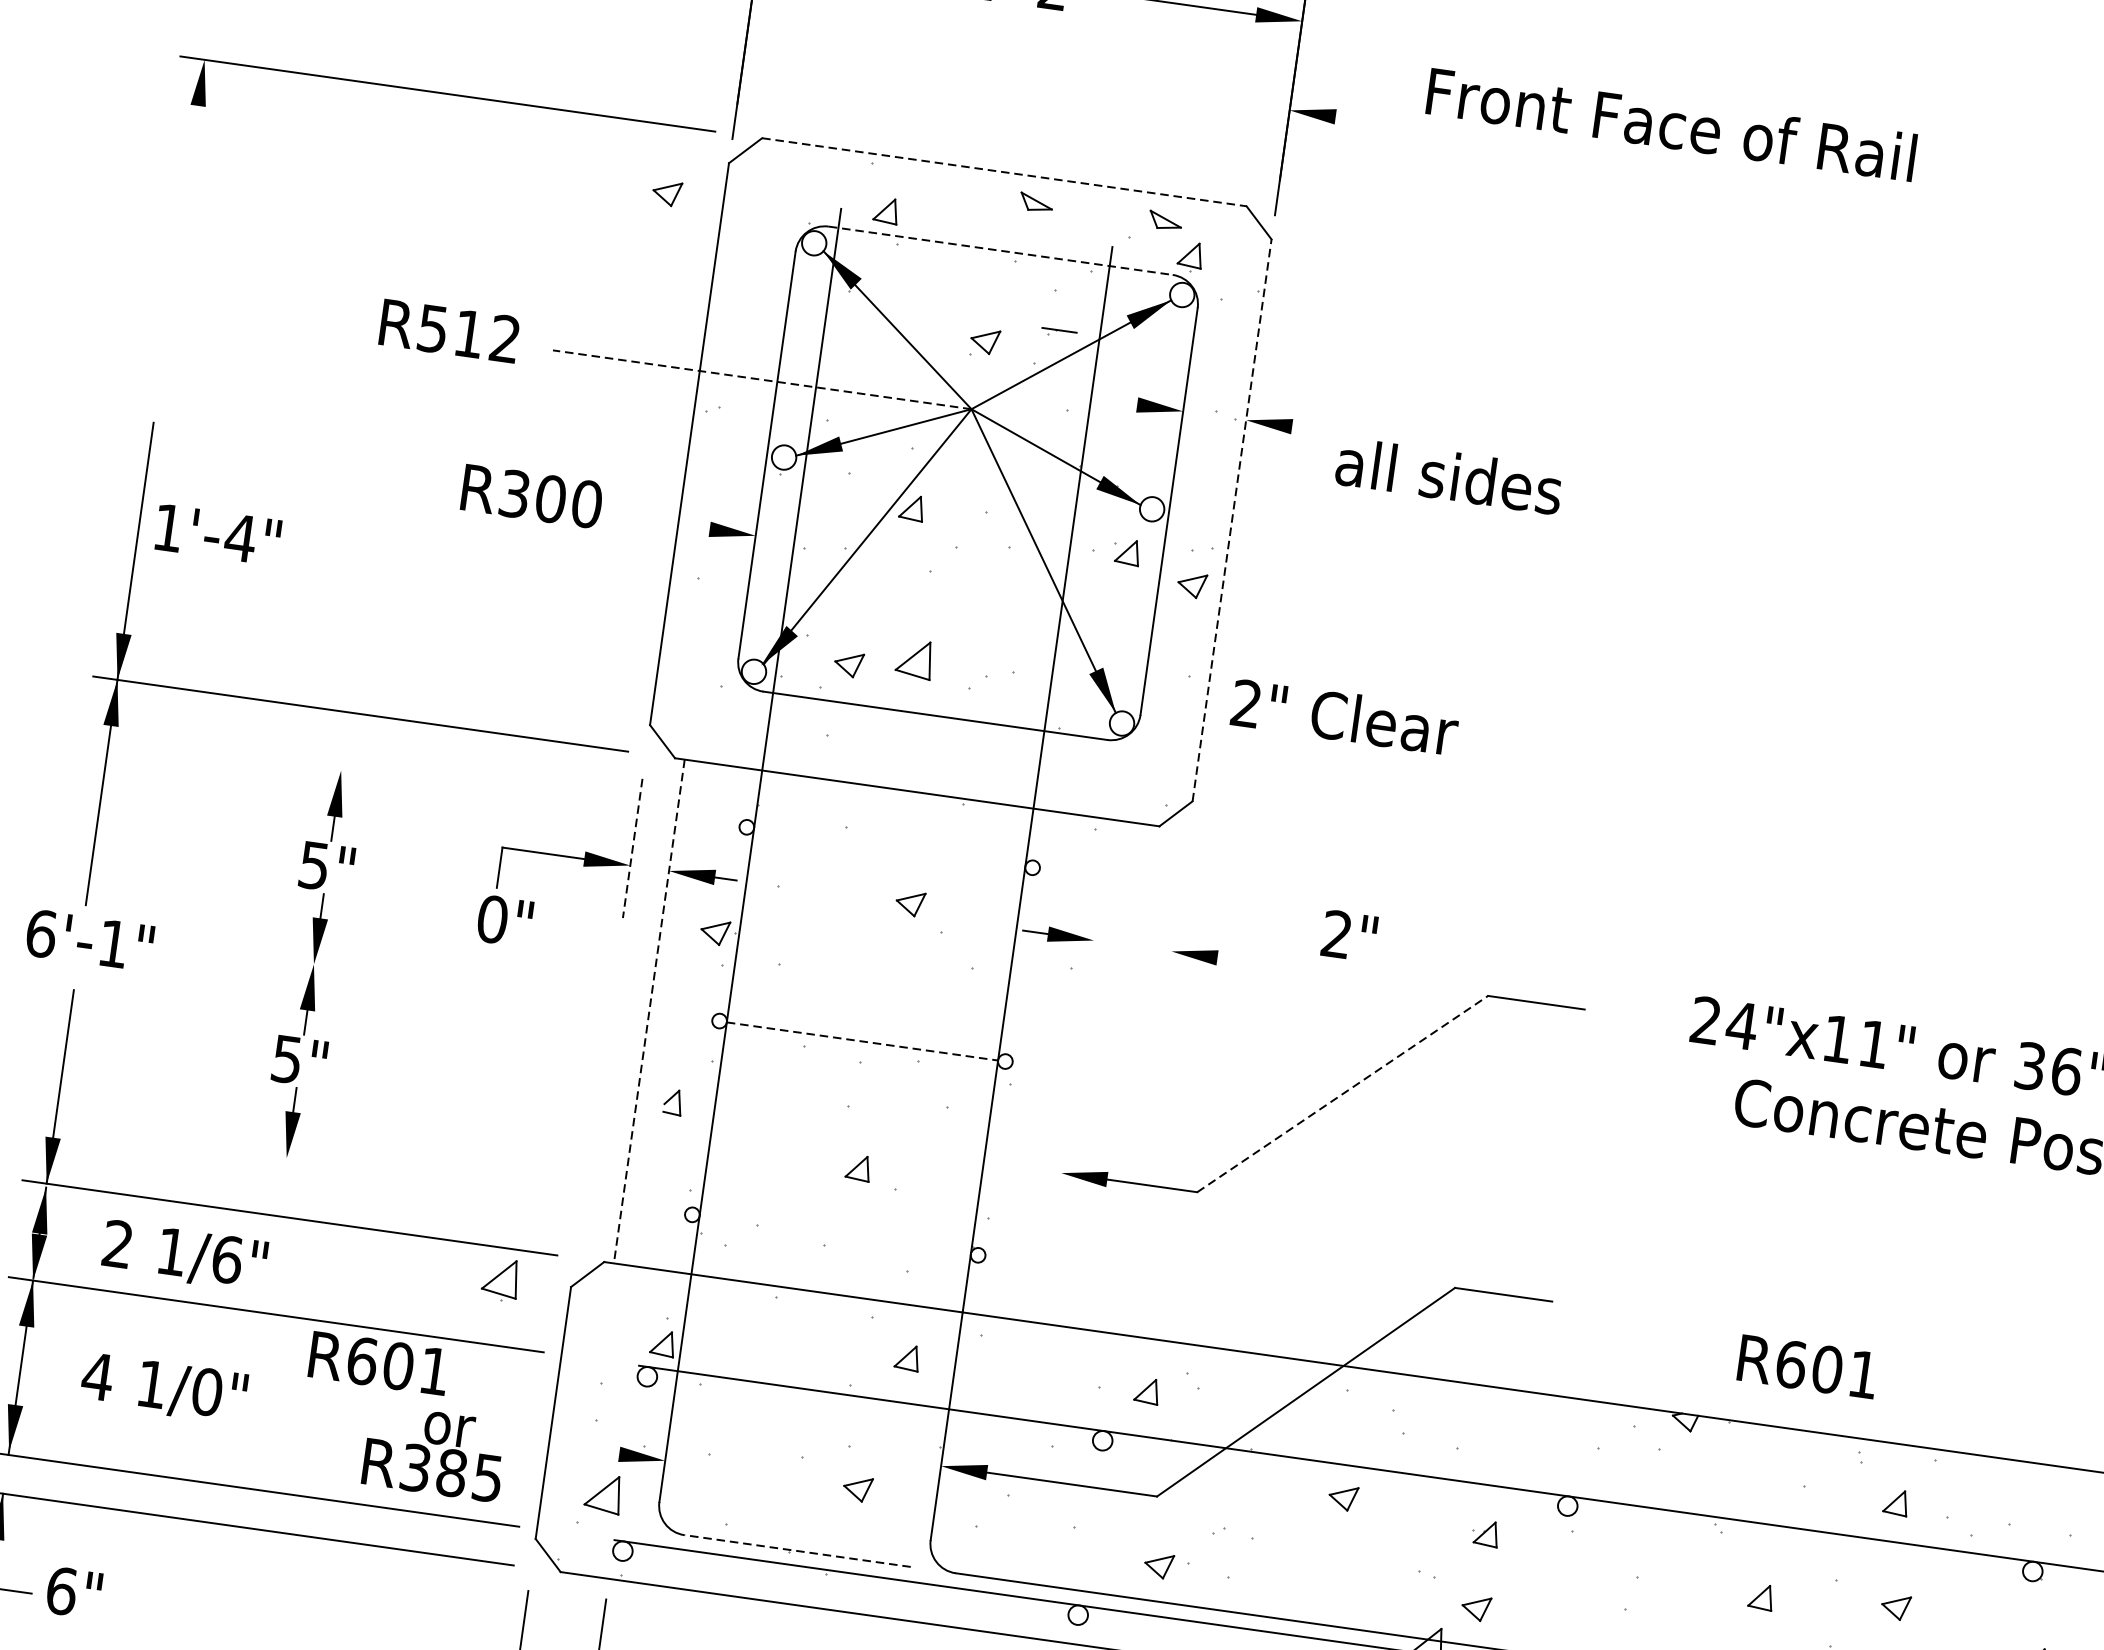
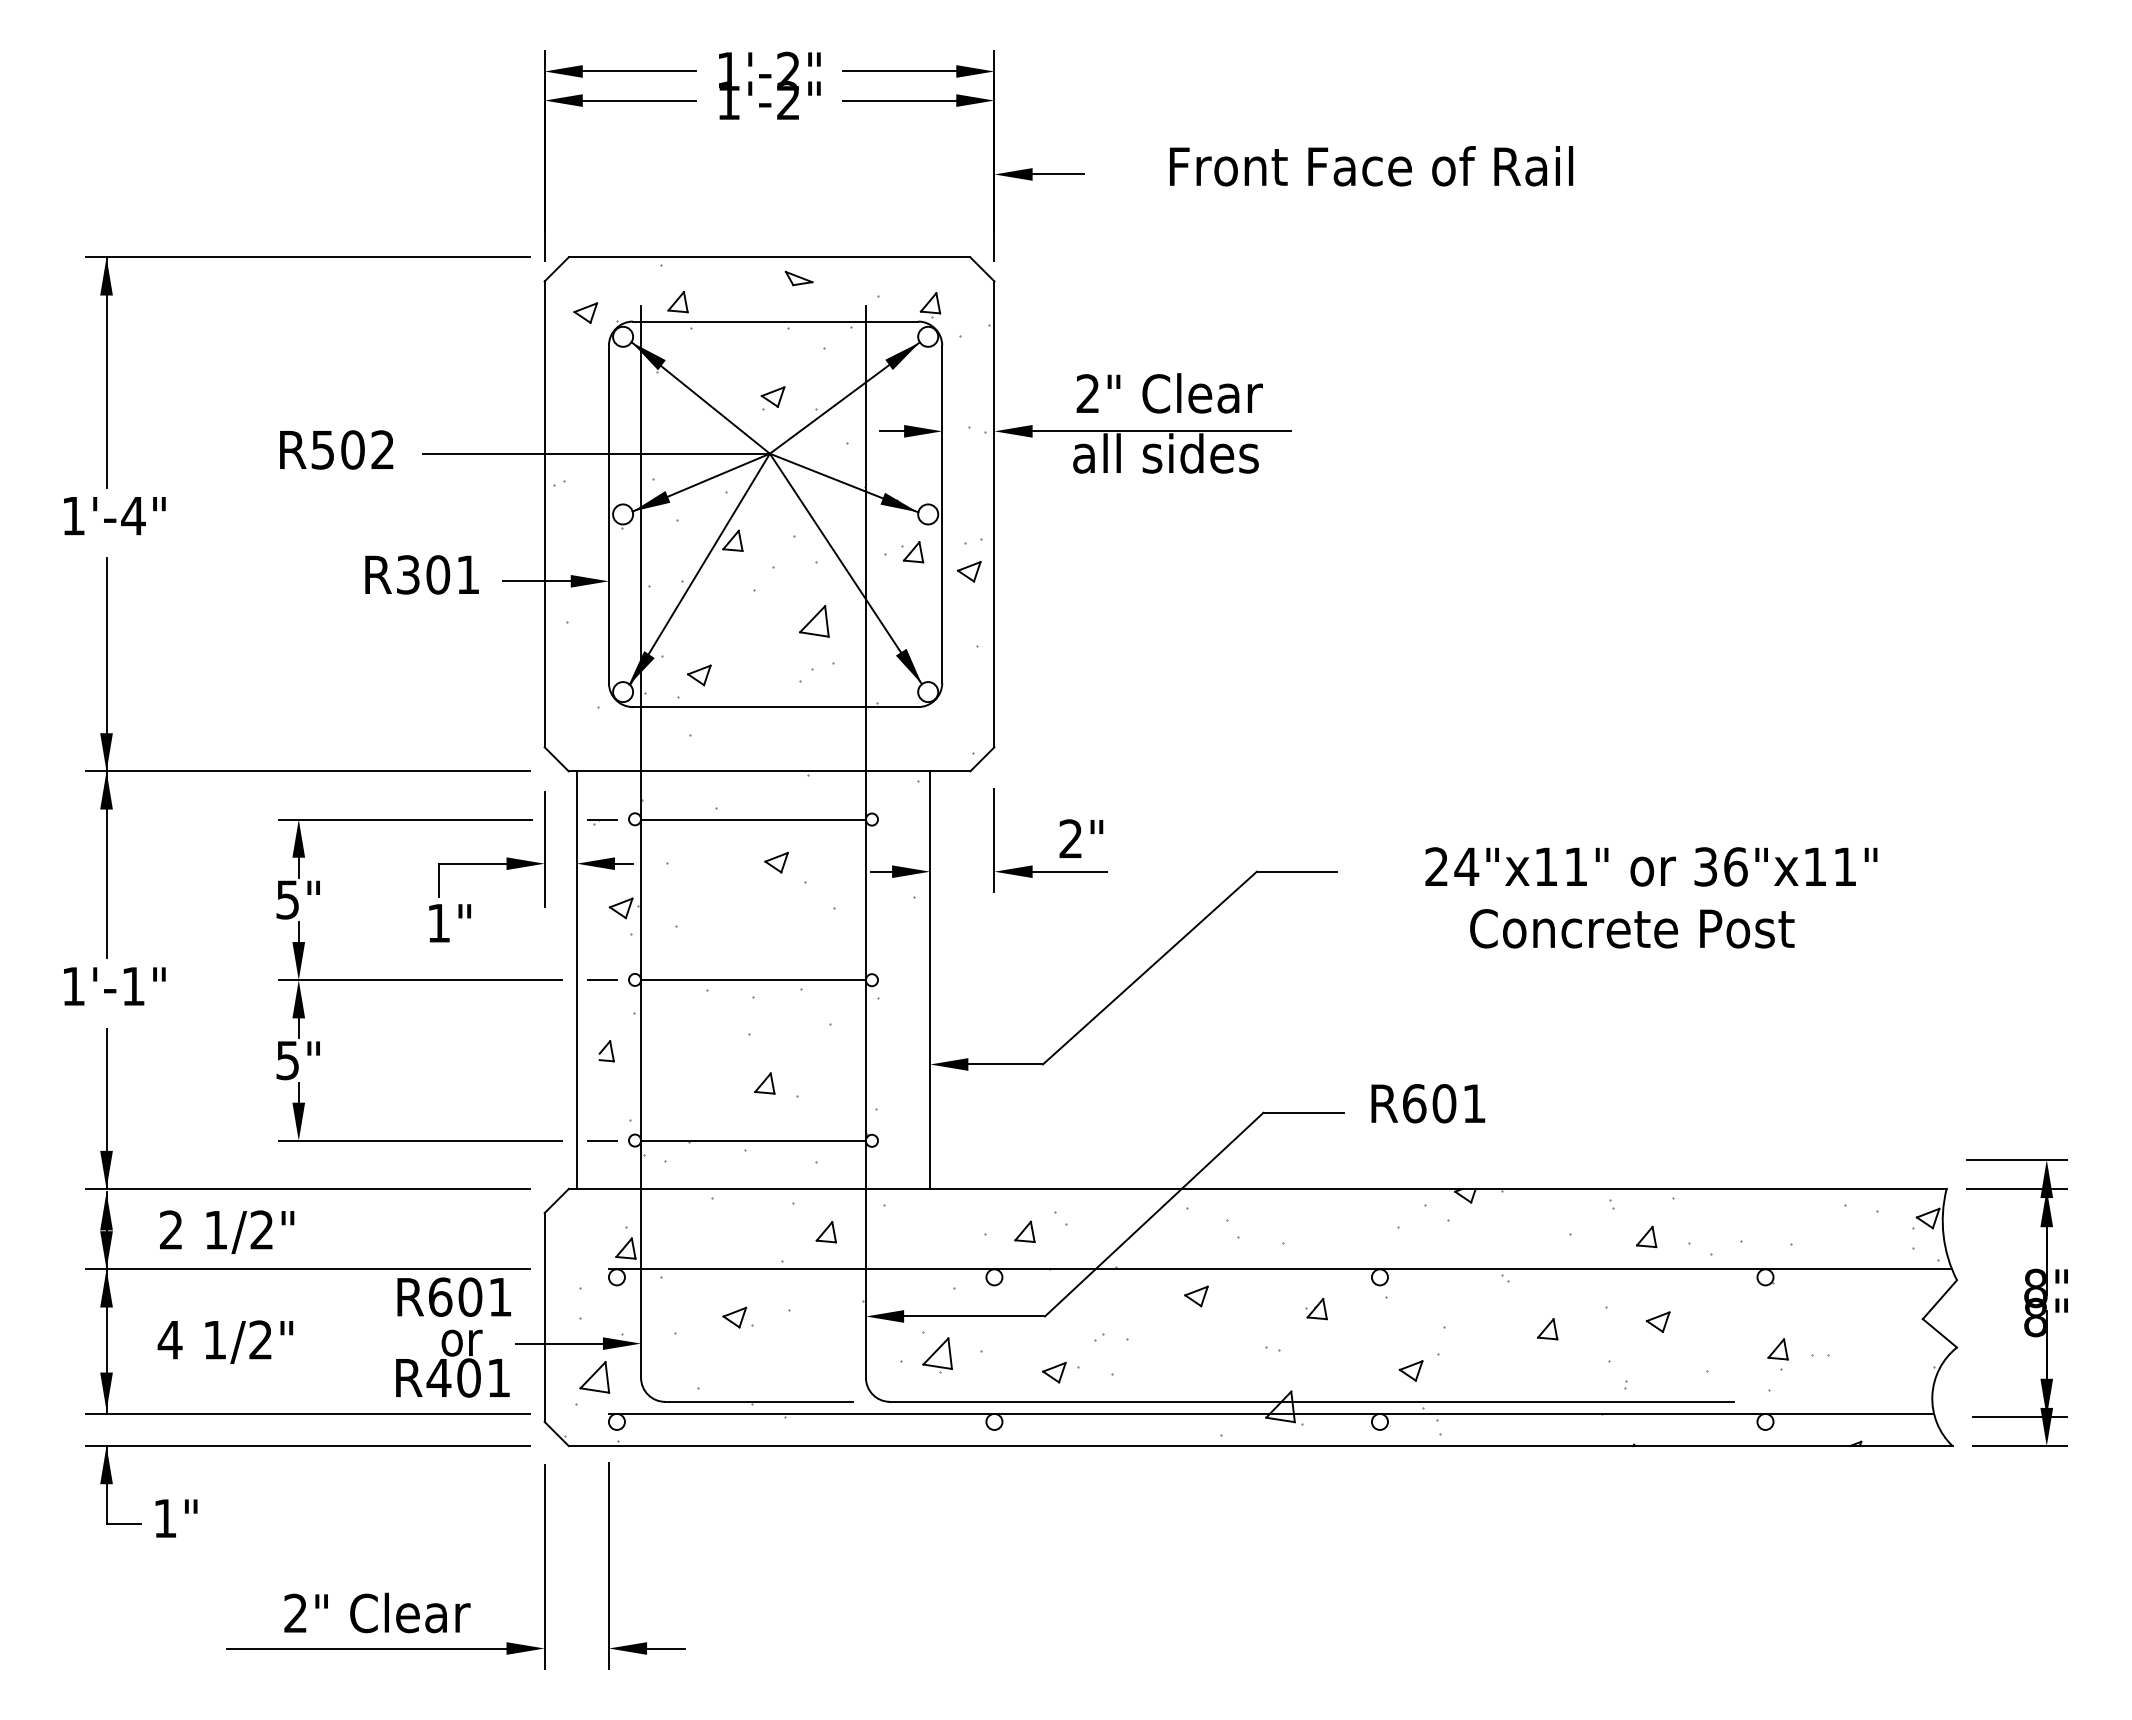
line: (1365, 121) -> (1057, 174), added
text: (1671, 124) -> (1371, 166), moved
line: (1004, 172) -> (769, 257), dashed -> solid
part: (666, 192) -> (585, 312), moved
line: (185, 198) -> (106, 372), added
part: (1164, 220) -> (905, 278), removed
line: (1000, 250) -> (775, 321), dashed -> solid
text: (468, 333) -> (352, 449), R512 -> R502
part: (1059, 333) -> (602, 822), moved
line: (761, 379) -> (595, 453), dashed -> solid
line: (1121, 403) -> (891, 431), added
line: (1447, 448) -> (1161, 431), added
text: (587, 503) -> (468, 574), R300 -> R301
line: (1232, 520) -> (994, 514), dashed -> solid
line: (668, 523) -> (536, 581), added
text: (217, 535) -> (114, 516), moved
part: (914, 659) -> (814, 621), moved
text: (1344, 717) -> (1169, 393), moved
line: (469, 788) -> (405, 819), added
line: (889, 847) -> (753, 819), added
line: (632, 848) -> (544, 849), dashed -> solid
line: (1176, 913) -> (994, 840), added
text: (492, 918) -> (438, 922), 0" -> 1"
text: (41, 933) -> (73, 986), 6'-1" -> 1'-1"
text: (1349, 935) -> (1081, 838), moved
line: (1262, 963) -> (1069, 871), added
line: (460, 985) -> (420, 980), added
line: (648, 1011) -> (576, 980), dashed -> solid
line: (680, 1016) -> (602, 980), added
line: (863, 1042) -> (754, 980), dashed -> solid
line: (1075, 1071) -> (930, 980), added
line: (1343, 1093) -> (1150, 967), dashed -> solid
line: (433, 1178) -> (420, 1140), added
line: (653, 1209) -> (602, 1140), added
line: (835, 1234) -> (753, 1140), added
text: (227, 1258) -> (262, 1229), 1/6" -> 1/2"
part: (500, 1280) -> (937, 1355), moved
text: (379, 1362) -> (454, 1296), moved
text: (1808, 1366) -> (1428, 1103), moved
text: (206, 1391) -> (260, 1339), 1/0" -> 1/2"
line: (566, 1446) -> (559, 1343), added
text: (450, 1472) -> (467, 1377), R385 -> R401
part: (857, 1488) -> (734, 1317), moved
line: (797, 1550) -> (758, 1401), dashed -> solid
text: (61, 1591) -> (165, 1518), 6" -> 1"
part: (1475, 1607) -> (1410, 1370), moved

